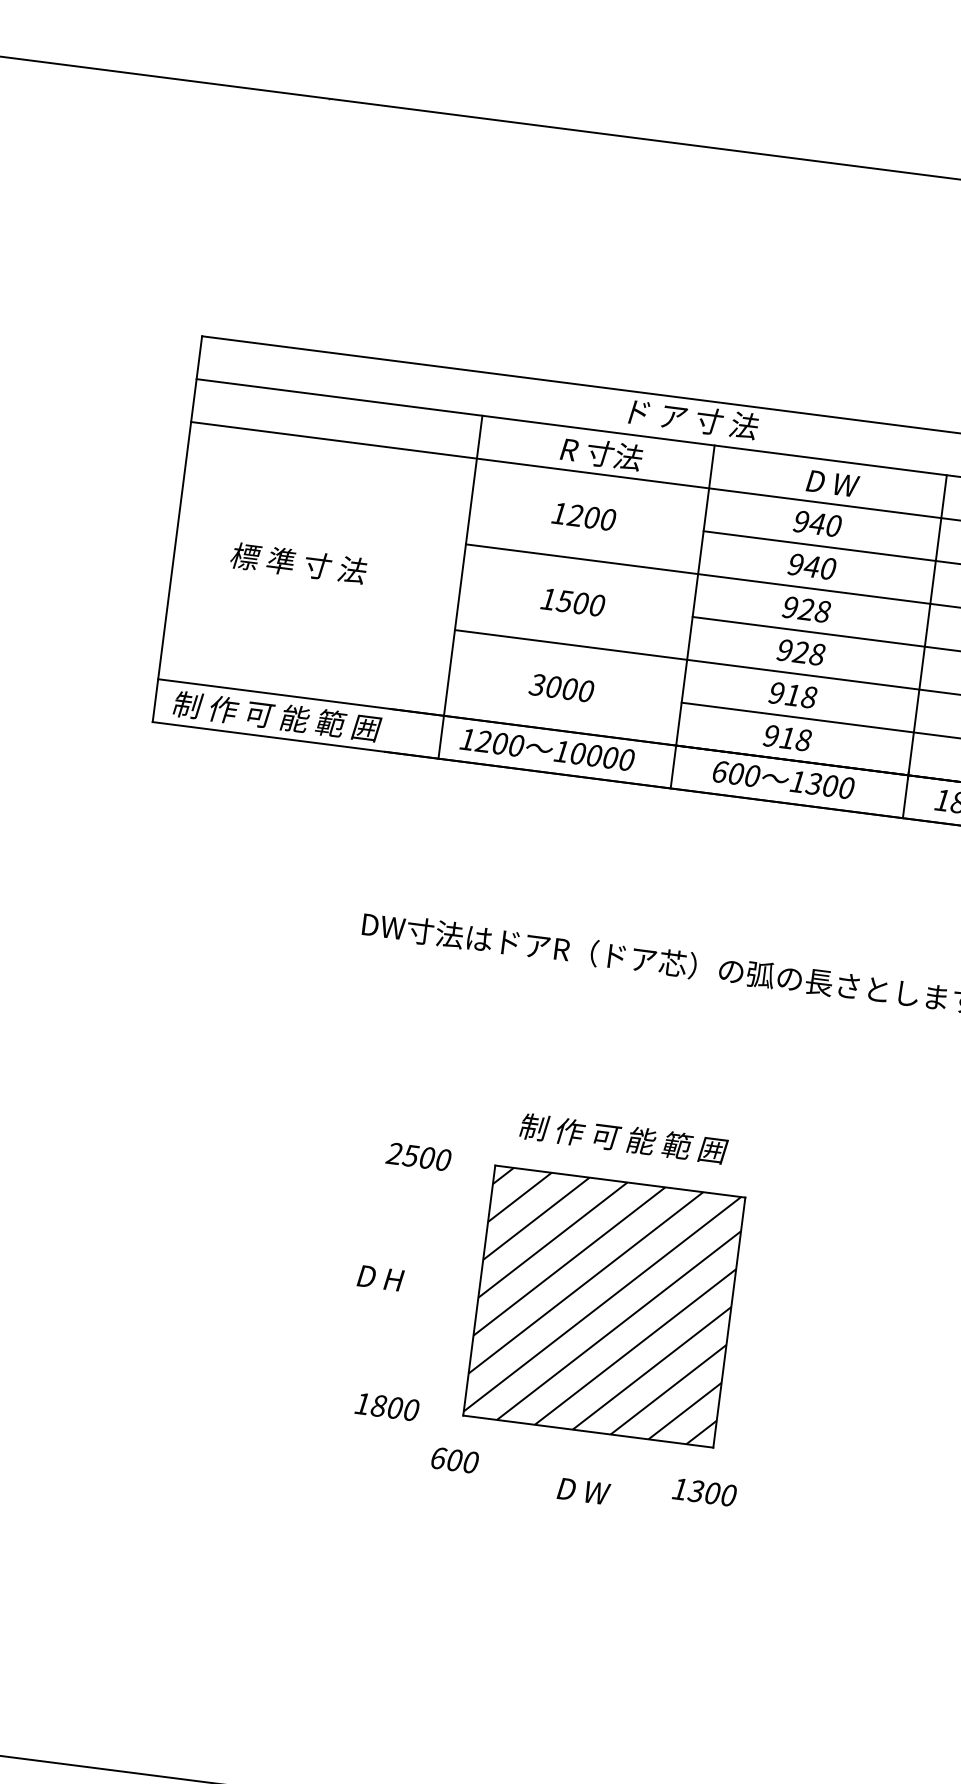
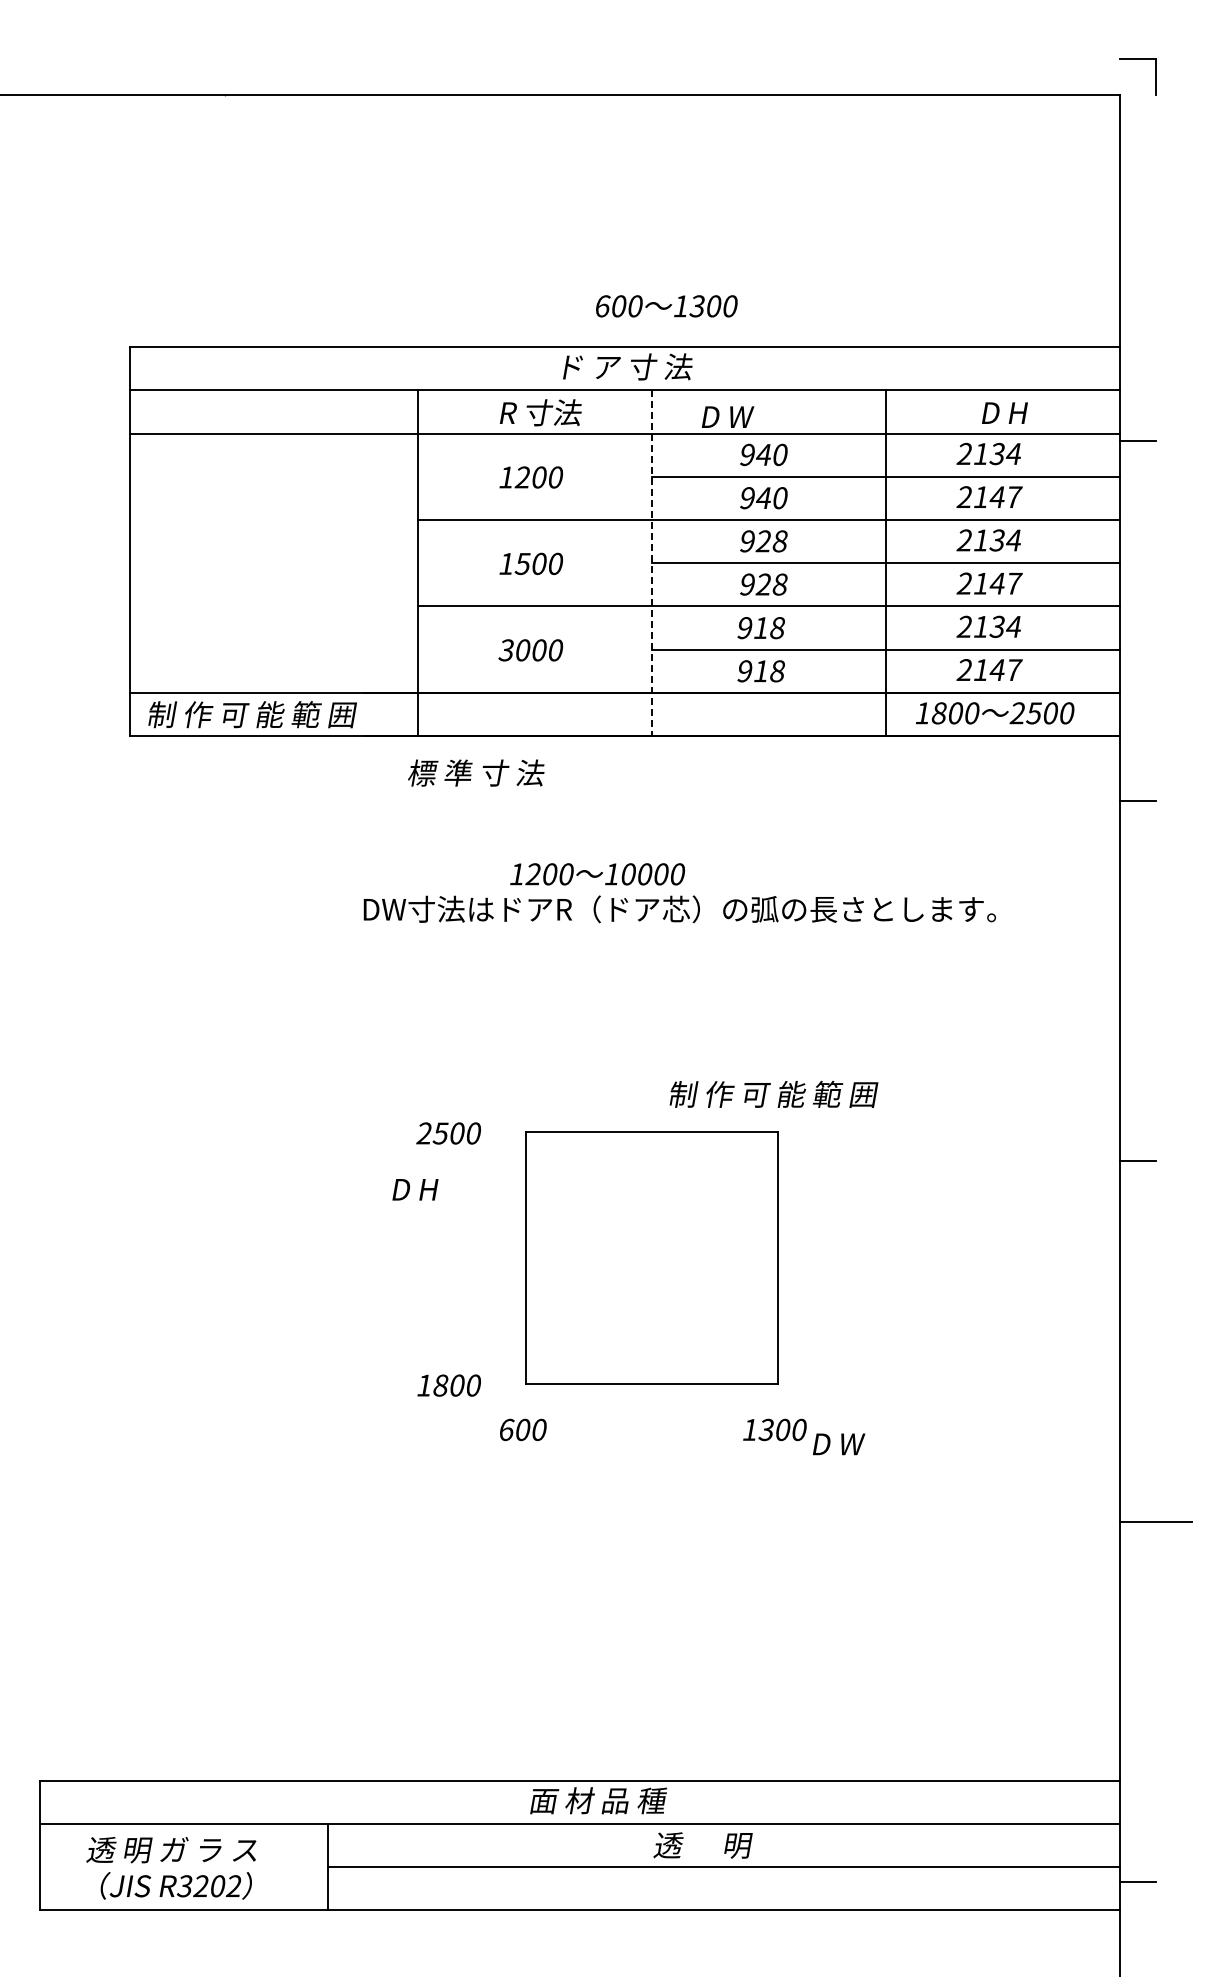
text: (832, 483) -> (727, 416), moved
text: (299, 562) -> (476, 772), moved
line: (692, 617) -> (651, 563), solid -> dashed
text: (547, 749) -> (597, 874), moved
text: (783, 780) -> (666, 306), moved
text: (623, 1137) -> (773, 1093), moved
text: (380, 1278) -> (415, 1189), moved
hatch: (603, 1306) -> (651, 1258), removed
text: (584, 1491) -> (839, 1444), moved

